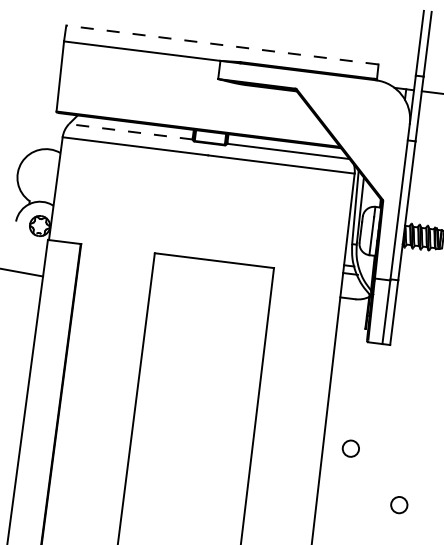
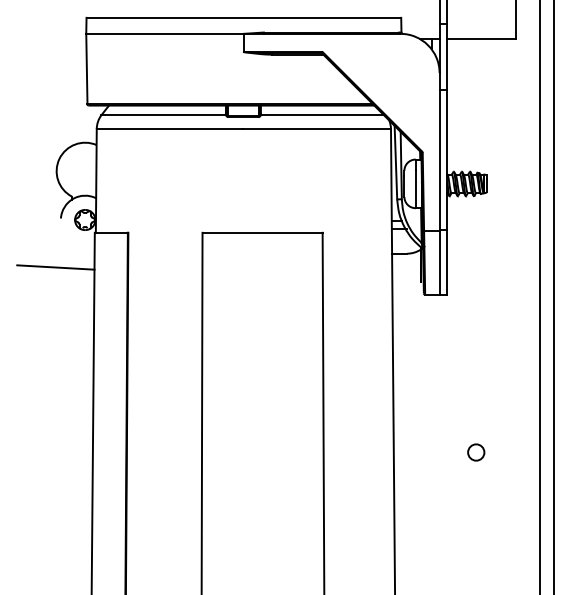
line: (222, 44) -> (243, 17), dashed -> solid
line: (130, 132) -> (163, 115), dashed -> solid
circle: (351, 448) -> (421, 402), removed

